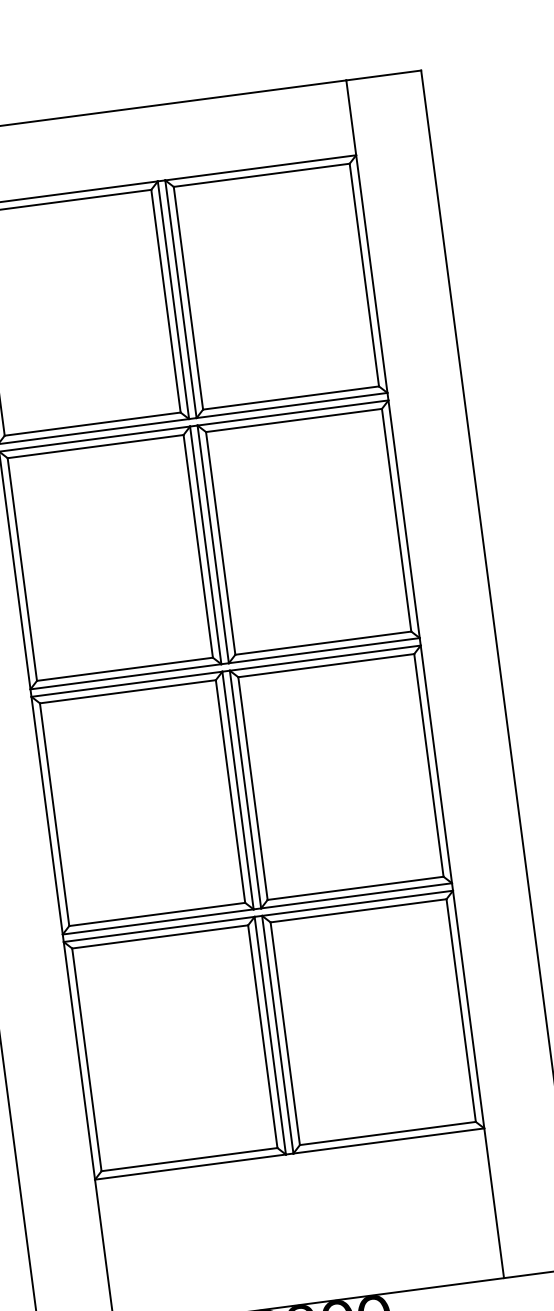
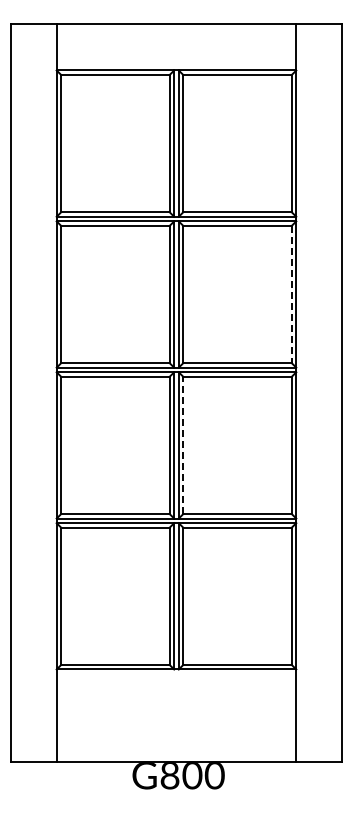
line: (396, 520) -> (291, 294), solid -> dashed
line: (253, 788) -> (183, 445), solid -> dashed

